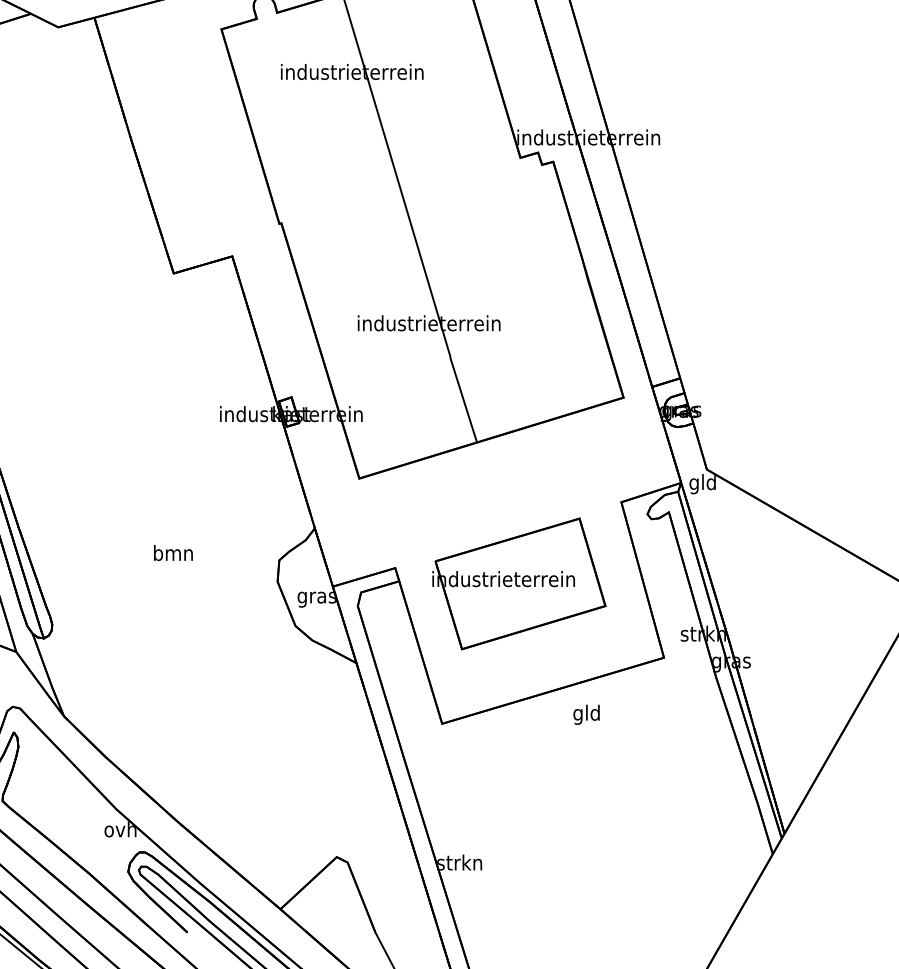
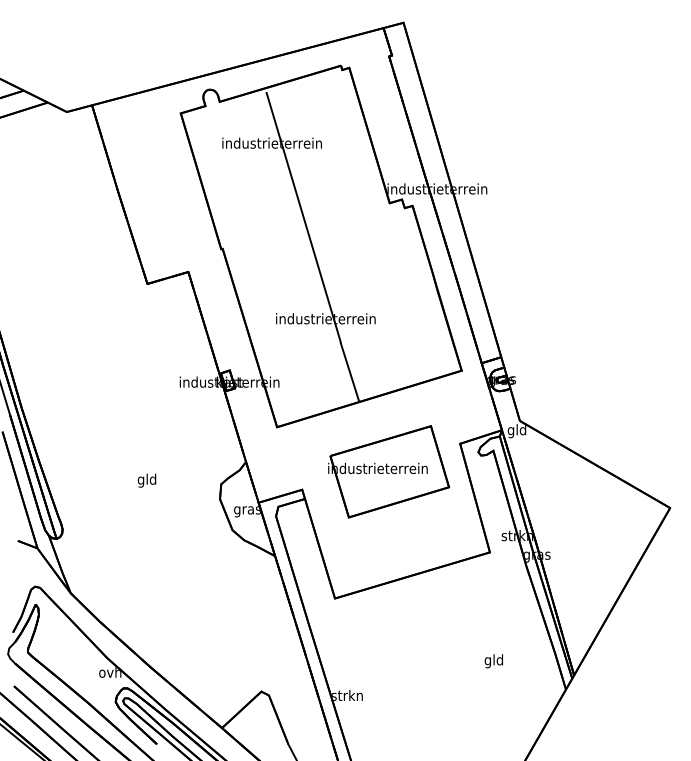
text: (172, 554) -> (146, 480), bmn -> gld
part: (520, 583) -> (389, 471), moved
text: (586, 715) -> (493, 661), moved

